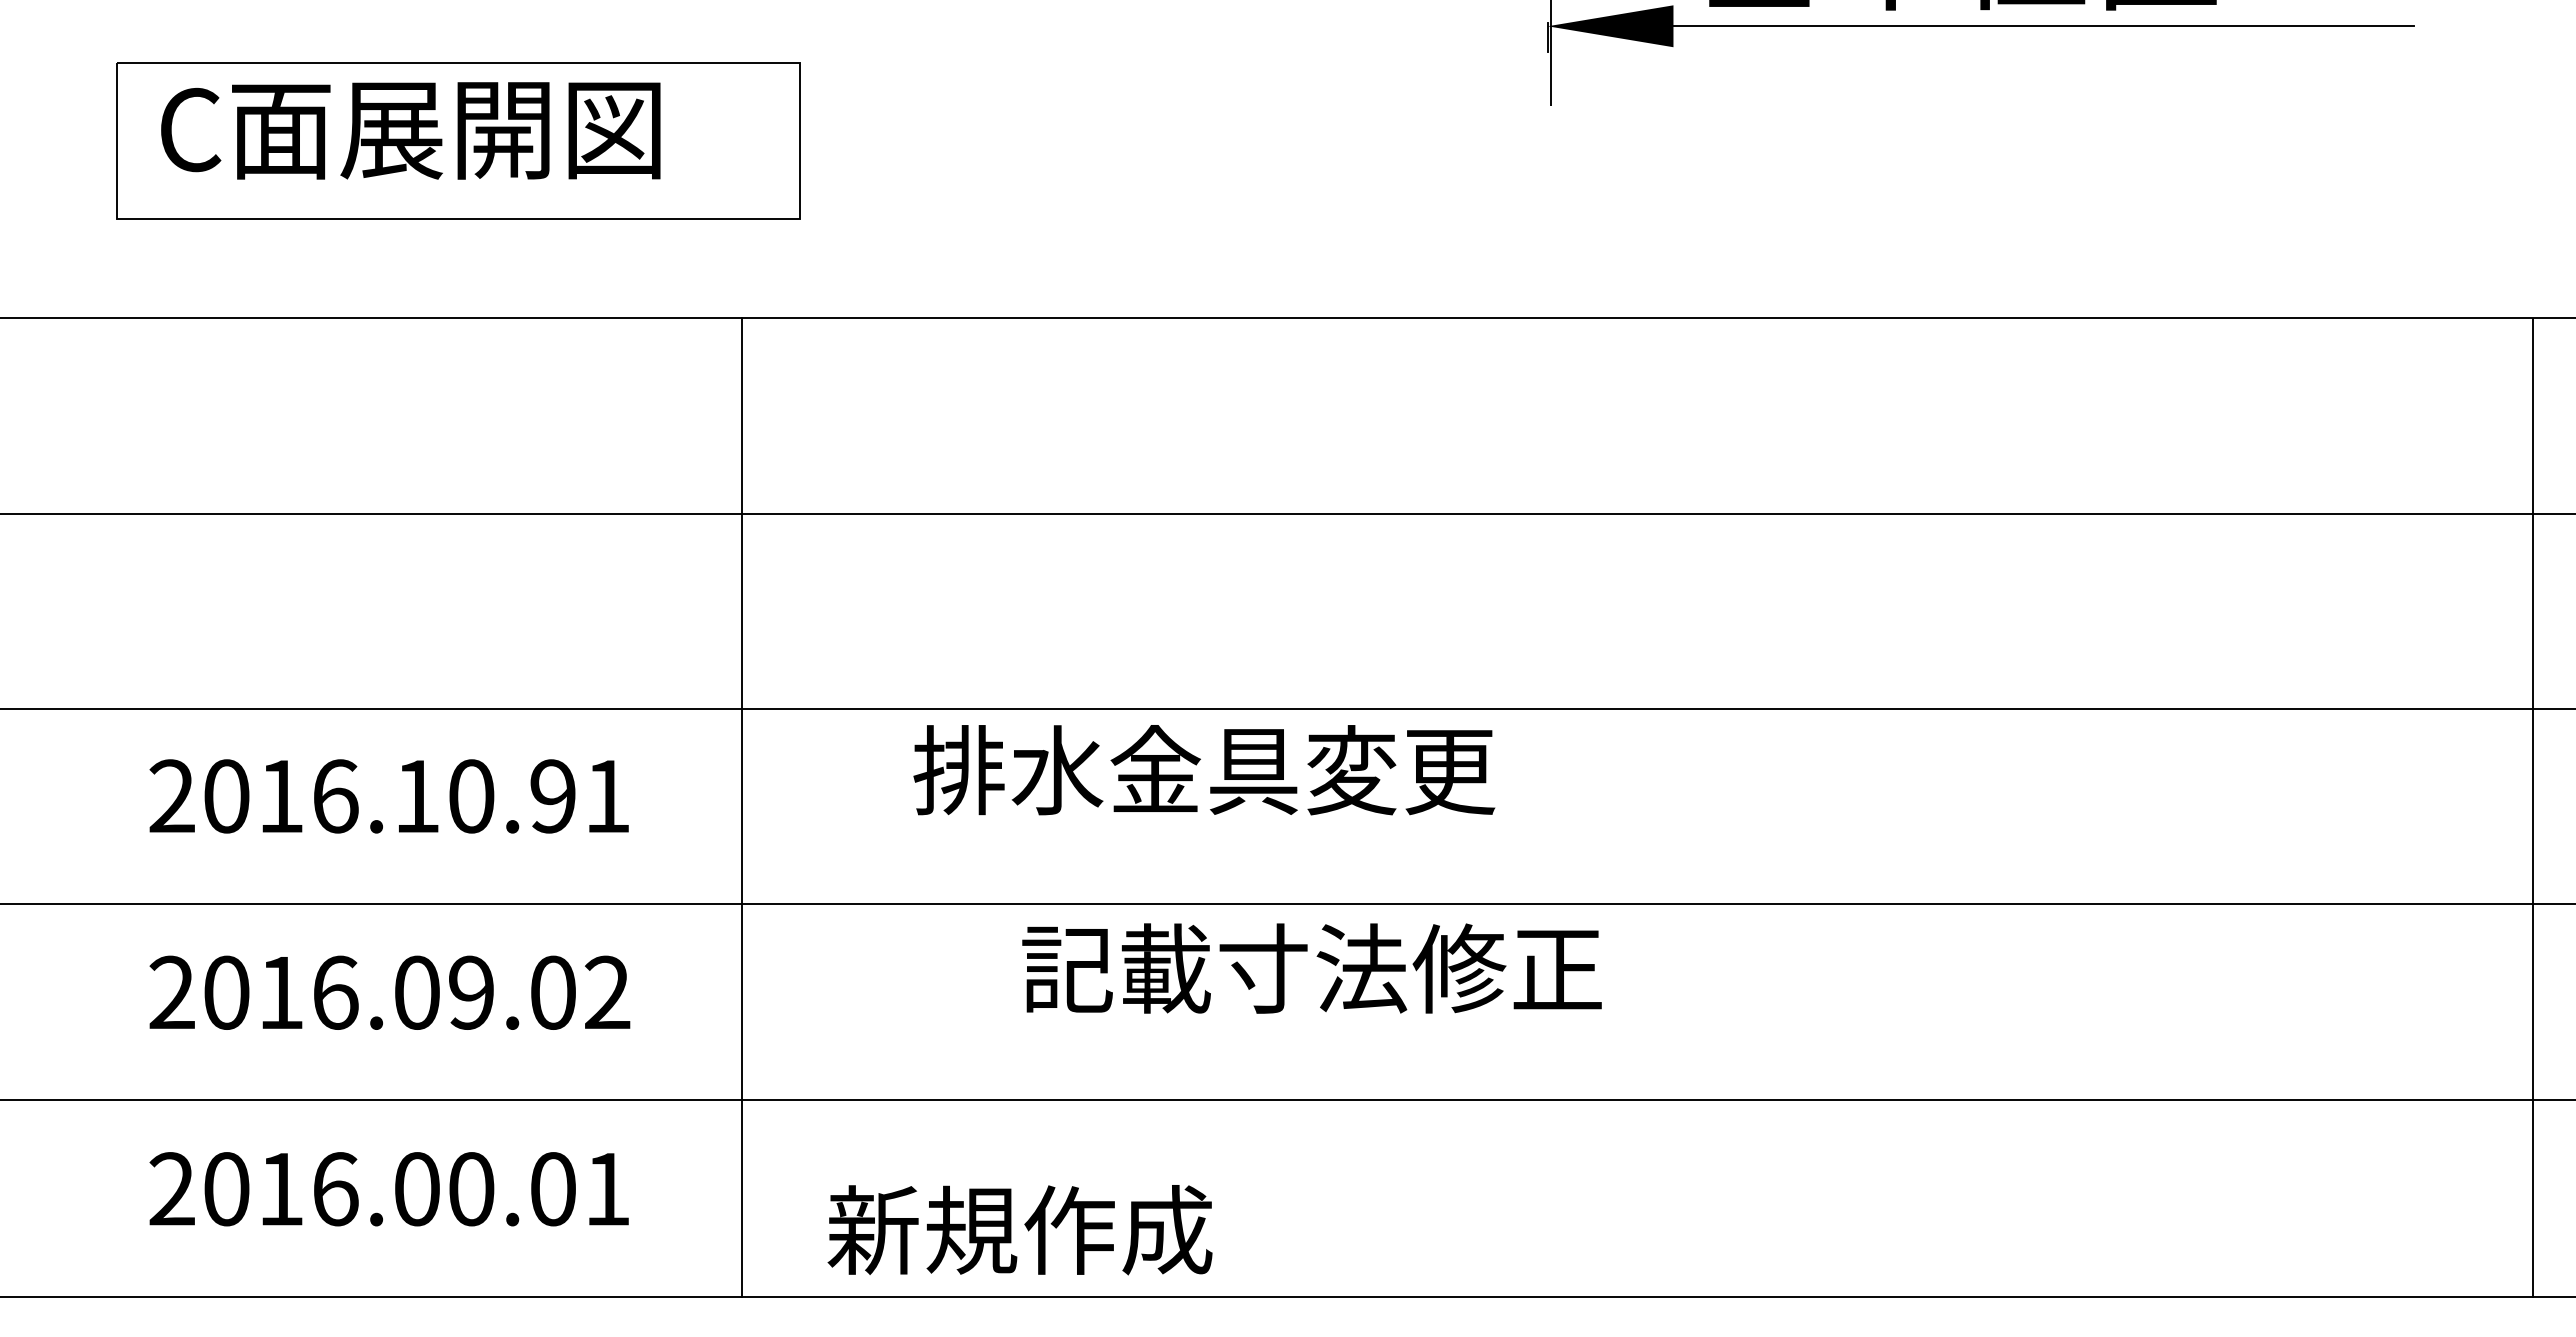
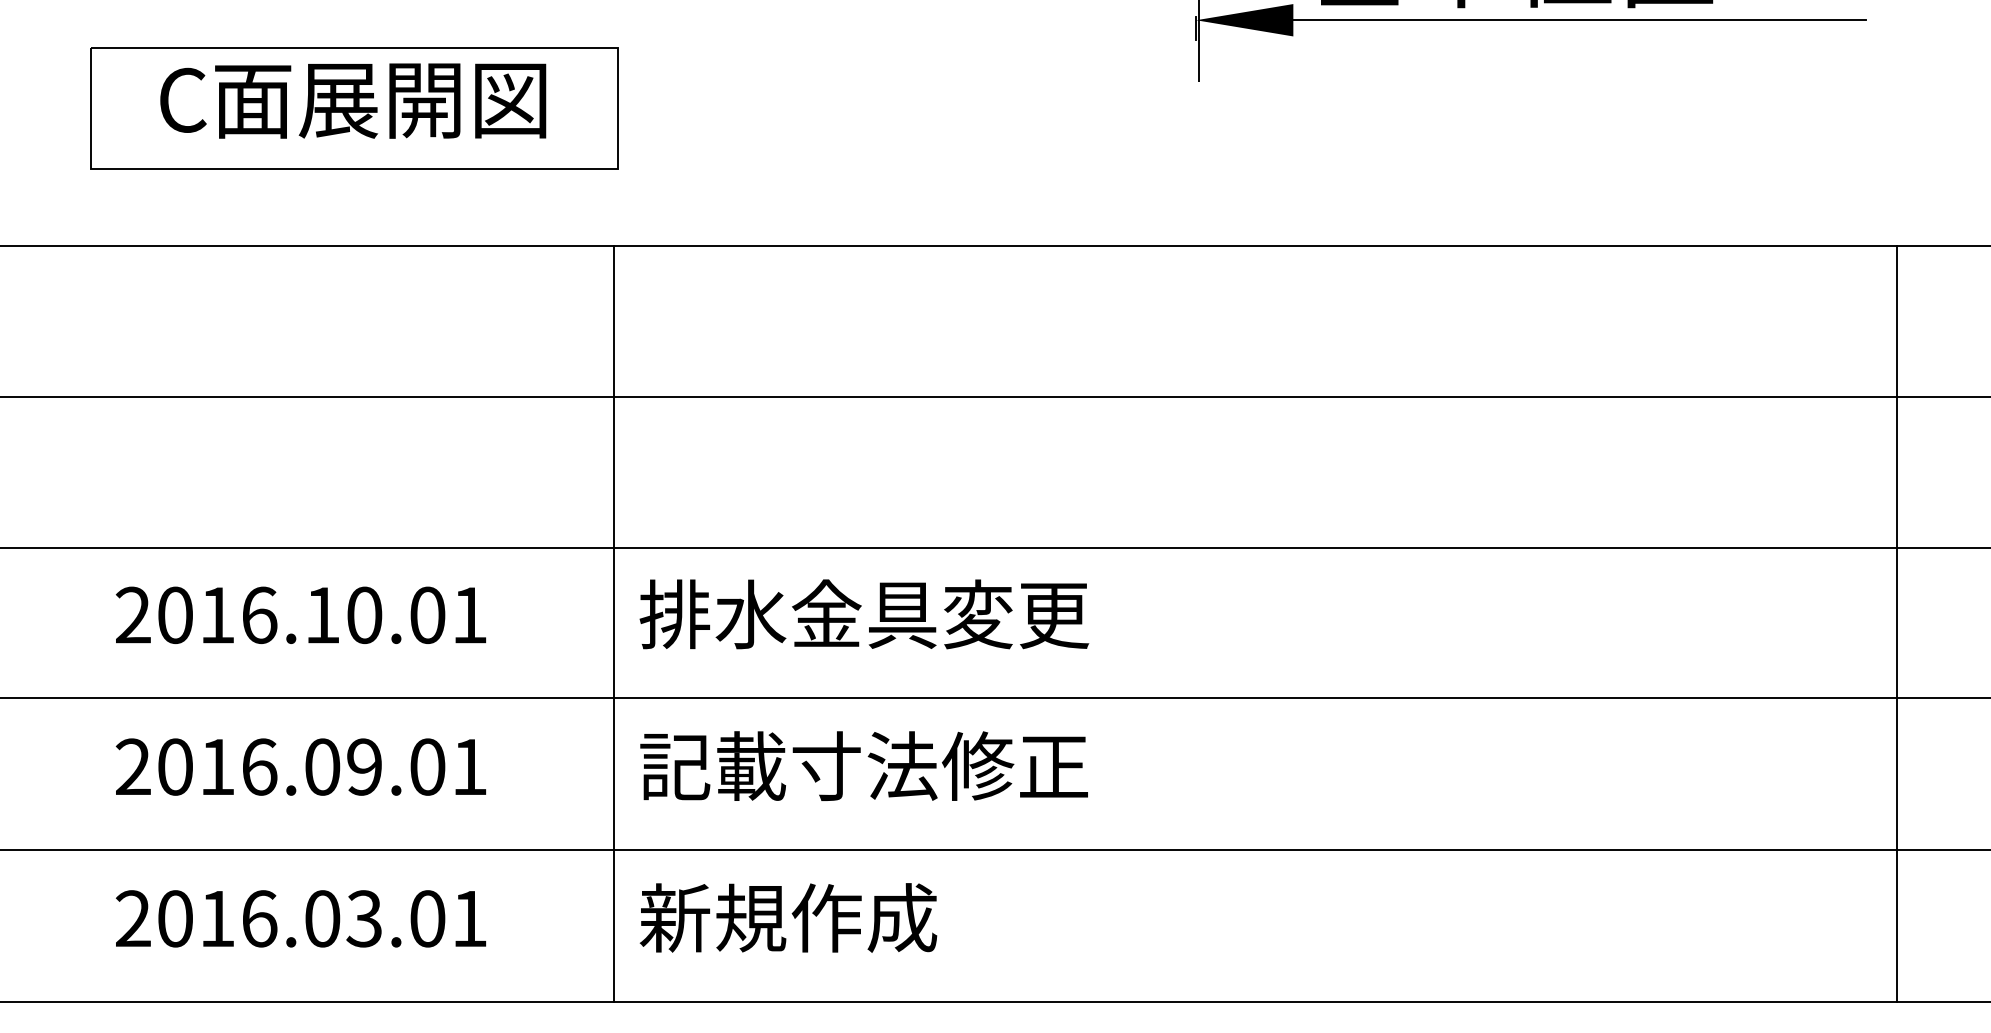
text: (410, 130) -> (352, 100), moved
text: (1204, 770) -> (864, 614), moved
text: (552, 796) -> (427, 615), 2016.10.91 -> 2016.10.01
line: (742, 807) -> (614, 623), moved
line: (2532, 807) -> (1896, 623), moved
text: (1311, 968) -> (863, 766), moved
text: (607, 991) -> (469, 766), 2016.09.02 -> 2016.09.01
text: (470, 1189) -> (363, 919), 2016.00.01 -> 2016.03.01
text: (1019, 1230) -> (788, 918), moved

